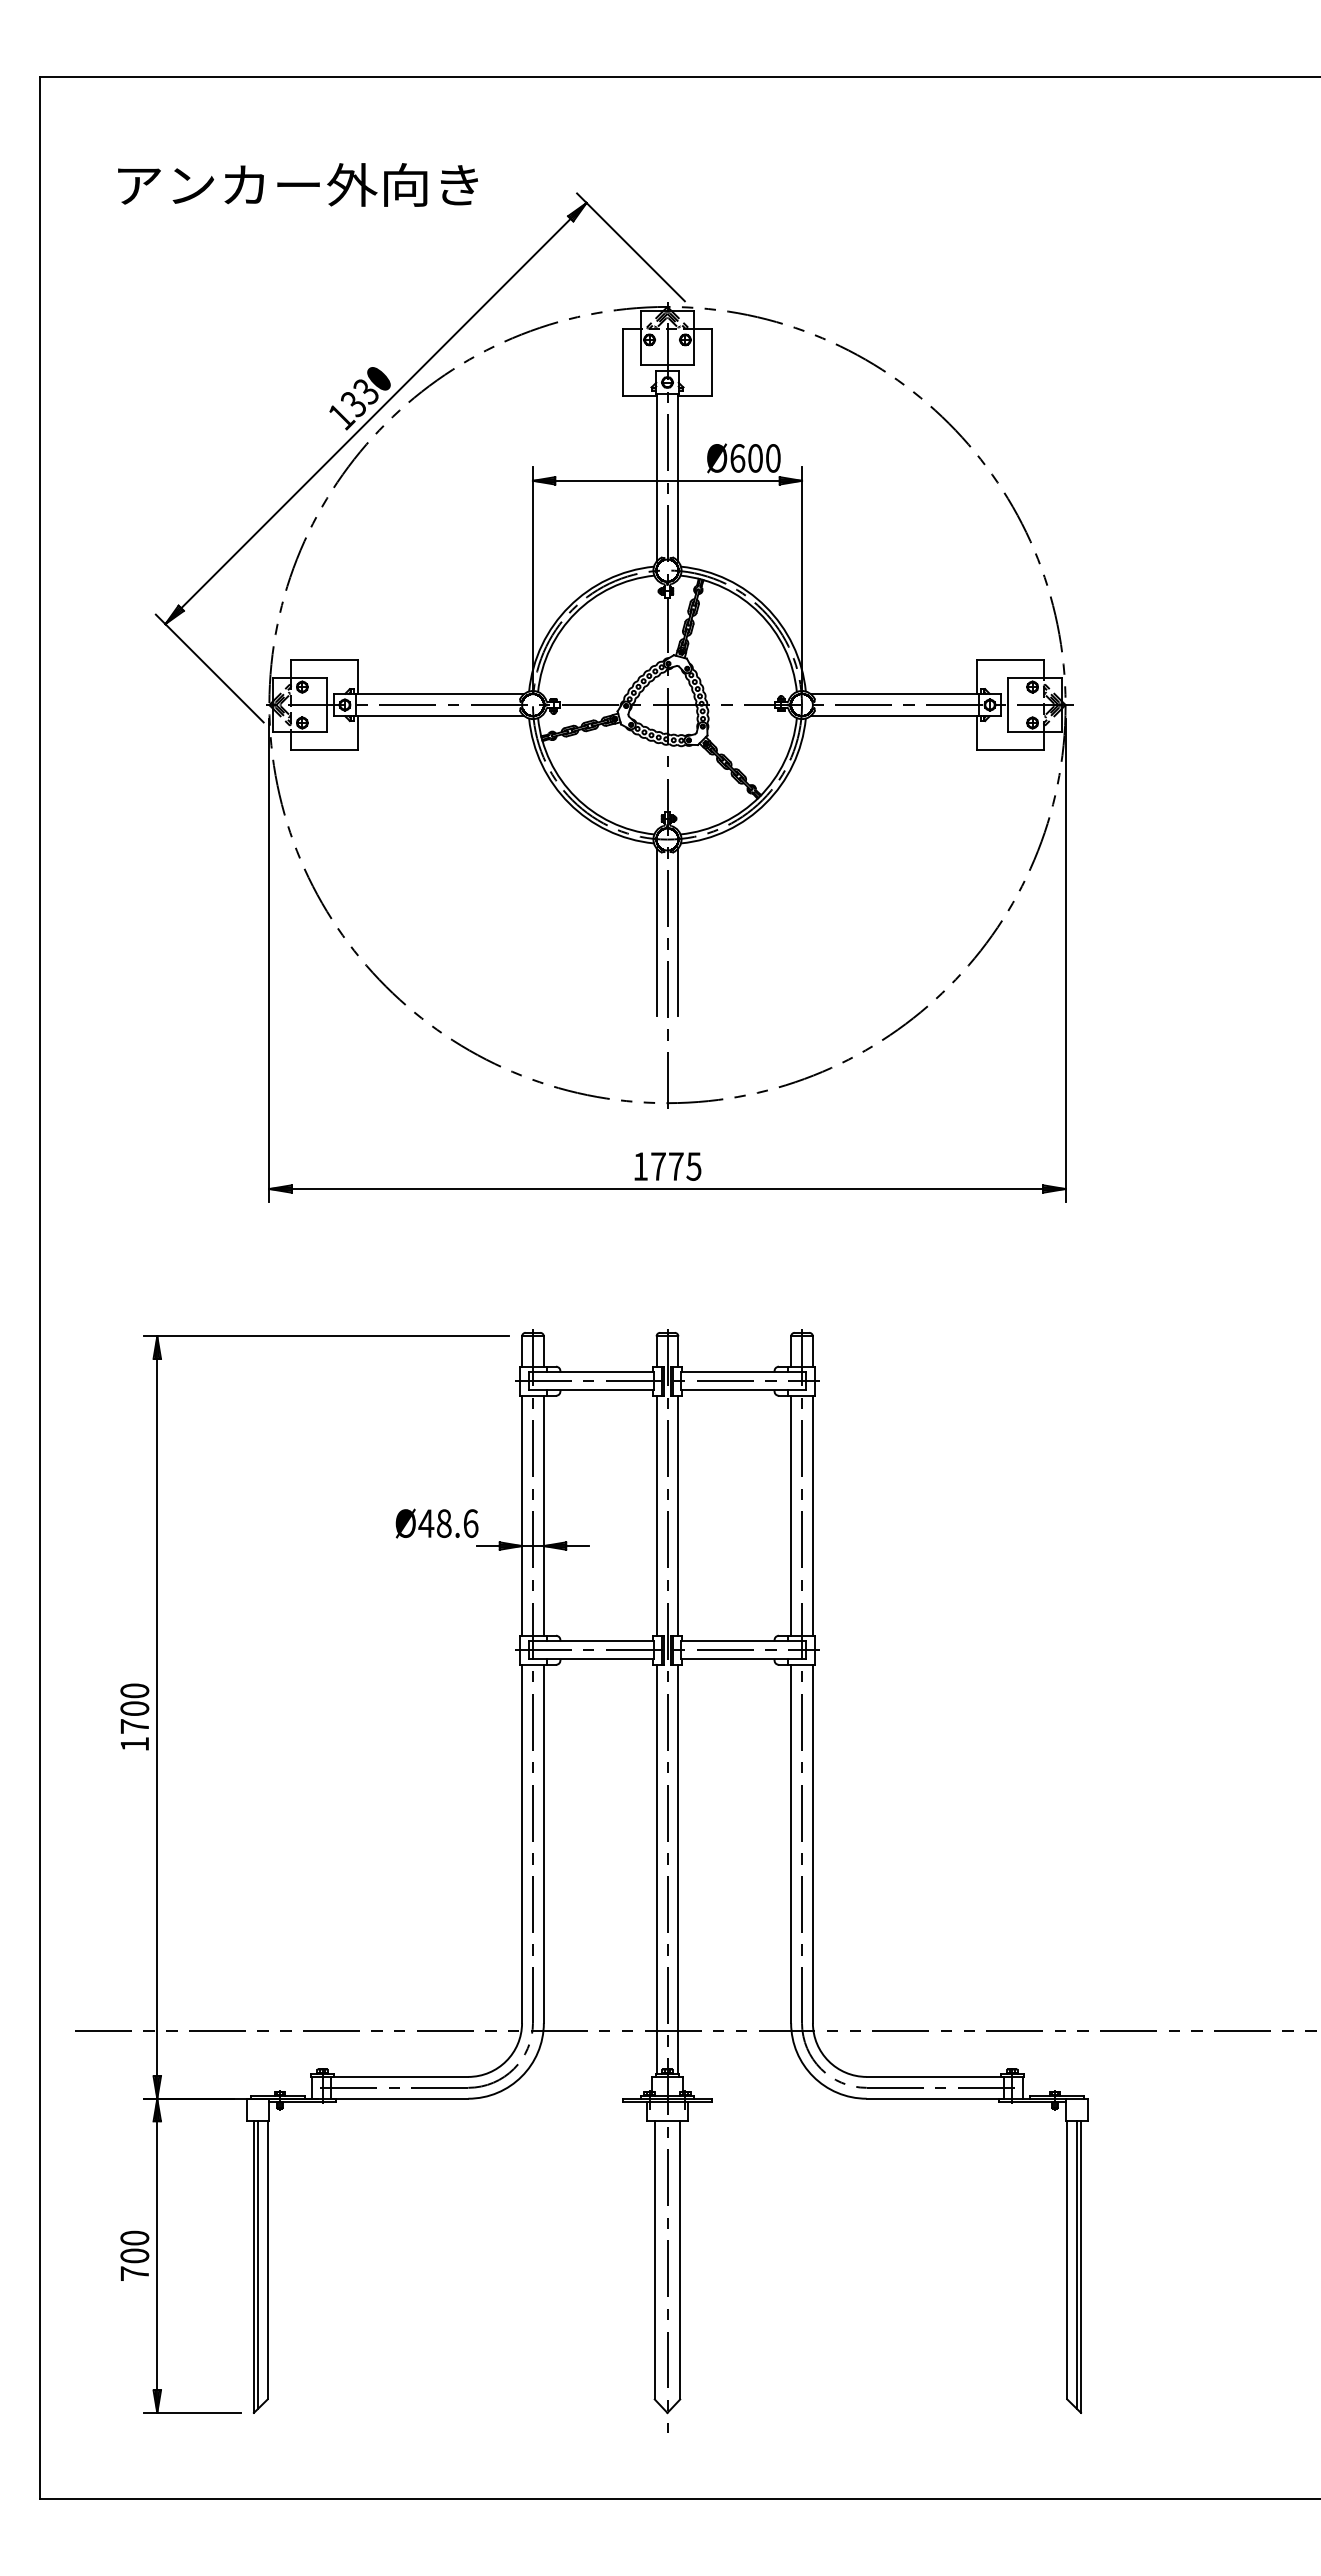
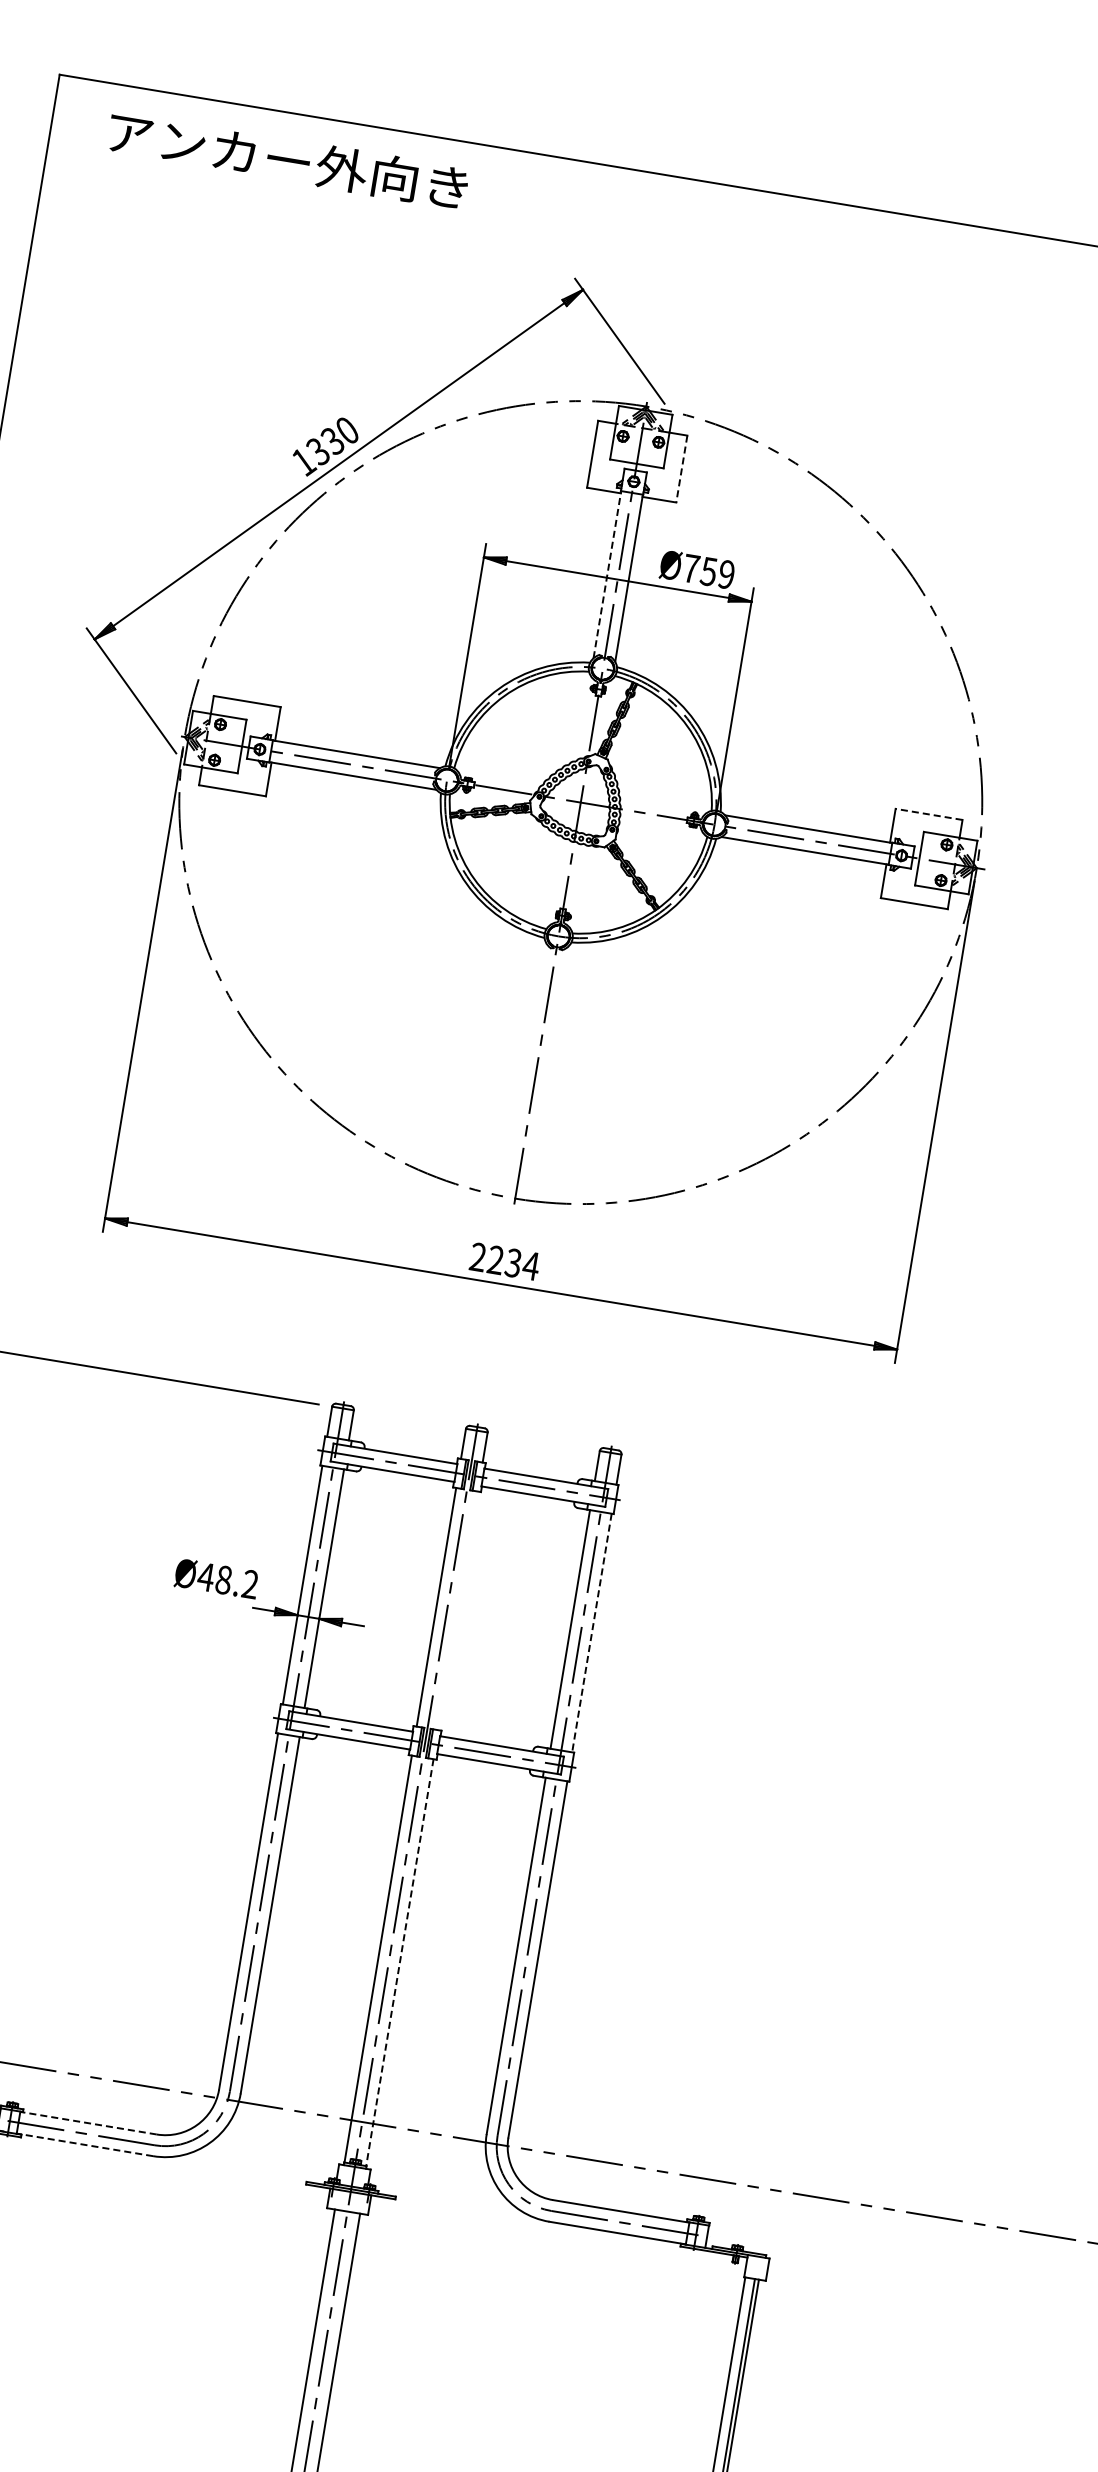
text: (297, 184) -> (287, 159), moved
line: (712, 362) -> (681, 469), solid -> dashed
text: (755, 458) -> (708, 571), Ø600 -> Ø759
line: (656, 477) -> (607, 574), solid -> dashed
line: (1010, 660) -> (929, 814), solid -> dashed
line: (656, 932) -> (532, 1027), removed
line: (678, 932) -> (554, 1030), removed
text: (667, 1166) -> (504, 1261), 1775 -> 2234
line: (678, 1515) -> (458, 1610), removed
line: (812, 1515) -> (591, 1632), solid -> dashed
text: (470, 1523) -> (250, 1584), Ø48.6 -> Ø48.2
line: (678, 1869) -> (399, 1962), solid -> dashed
line: (399, 2076) -> (88, 2122), solid -> dashed
line: (399, 2098) -> (84, 2144), solid -> dashed

